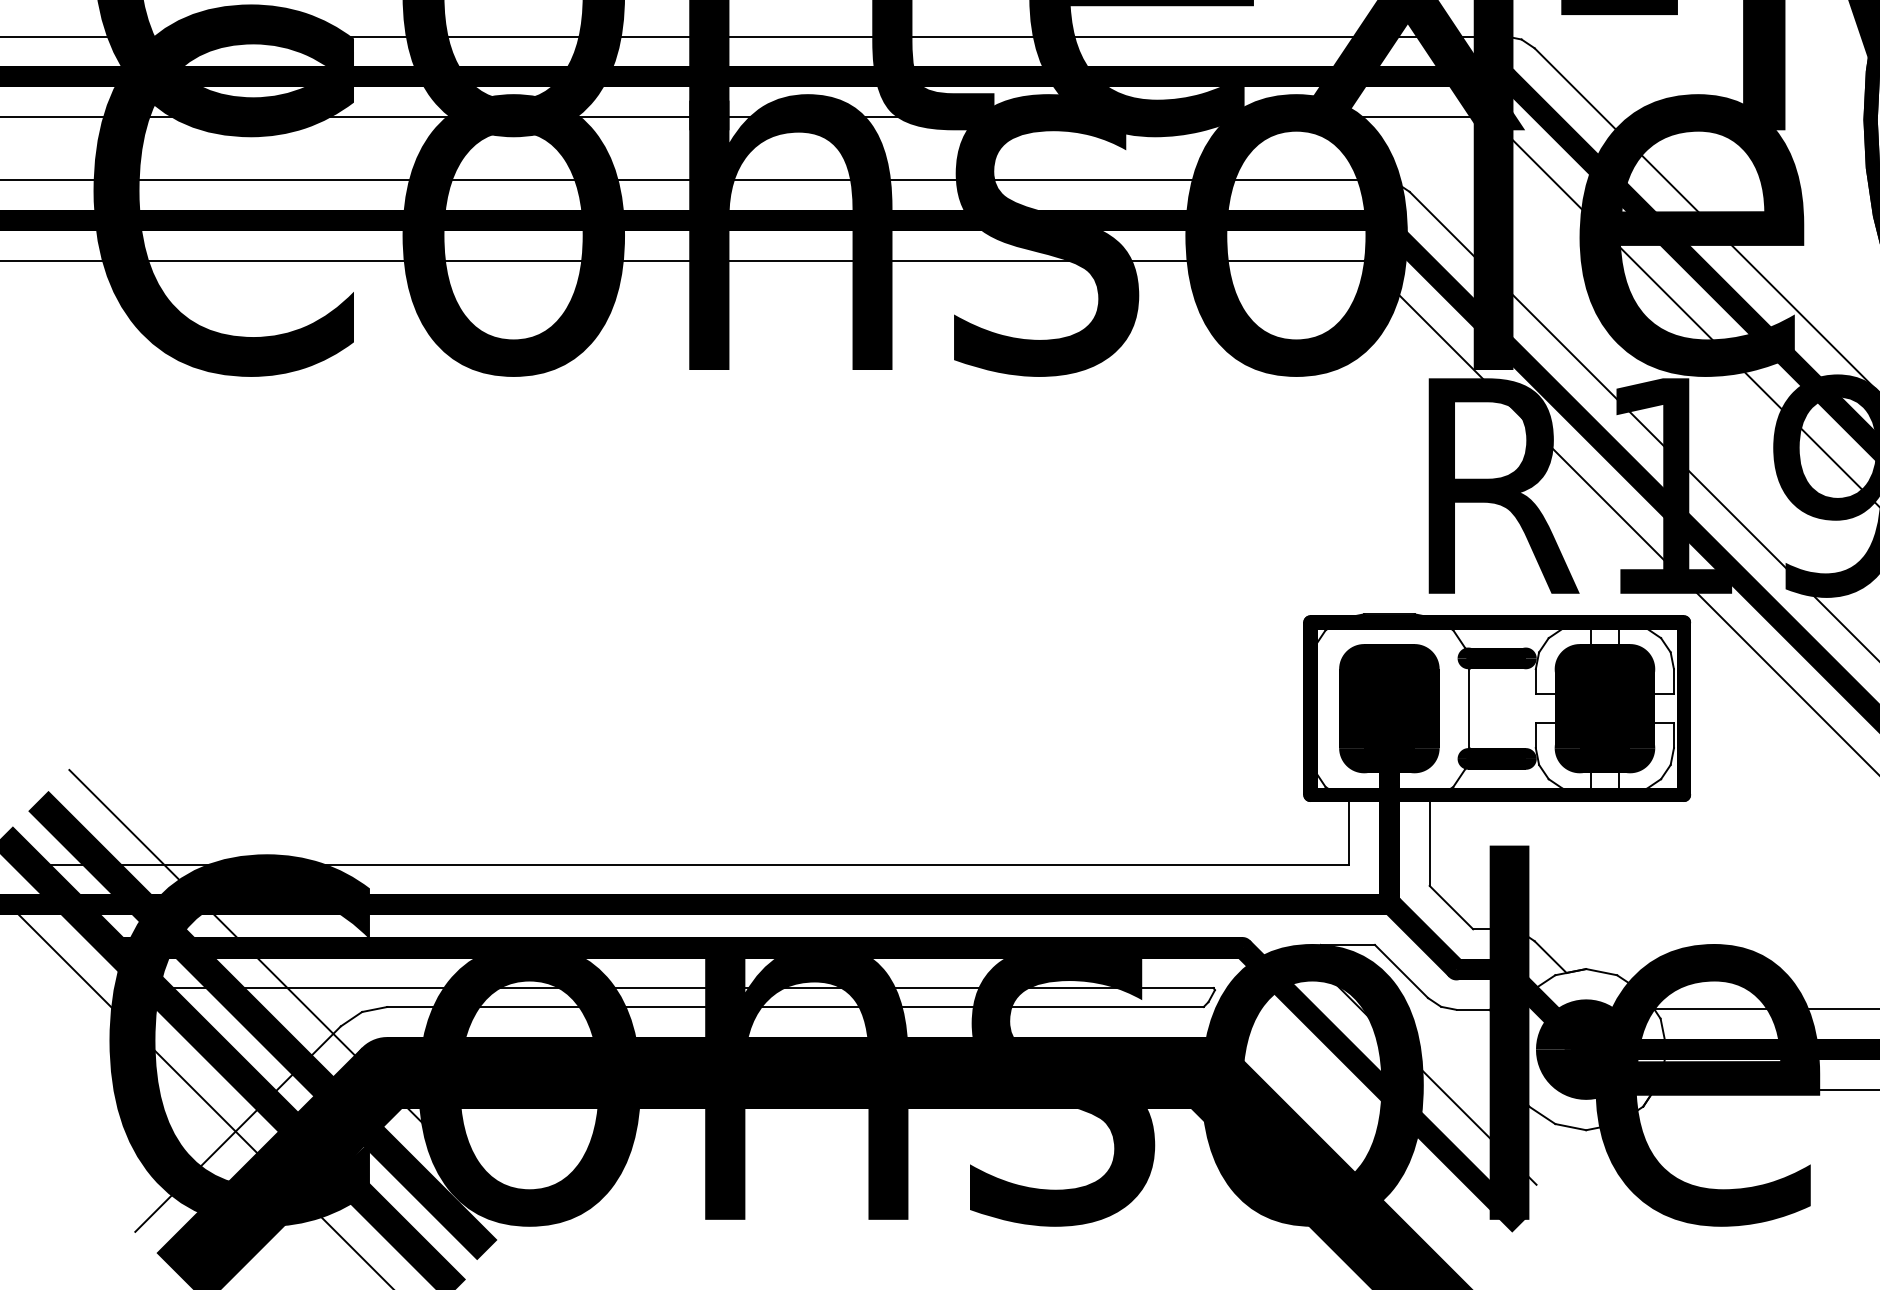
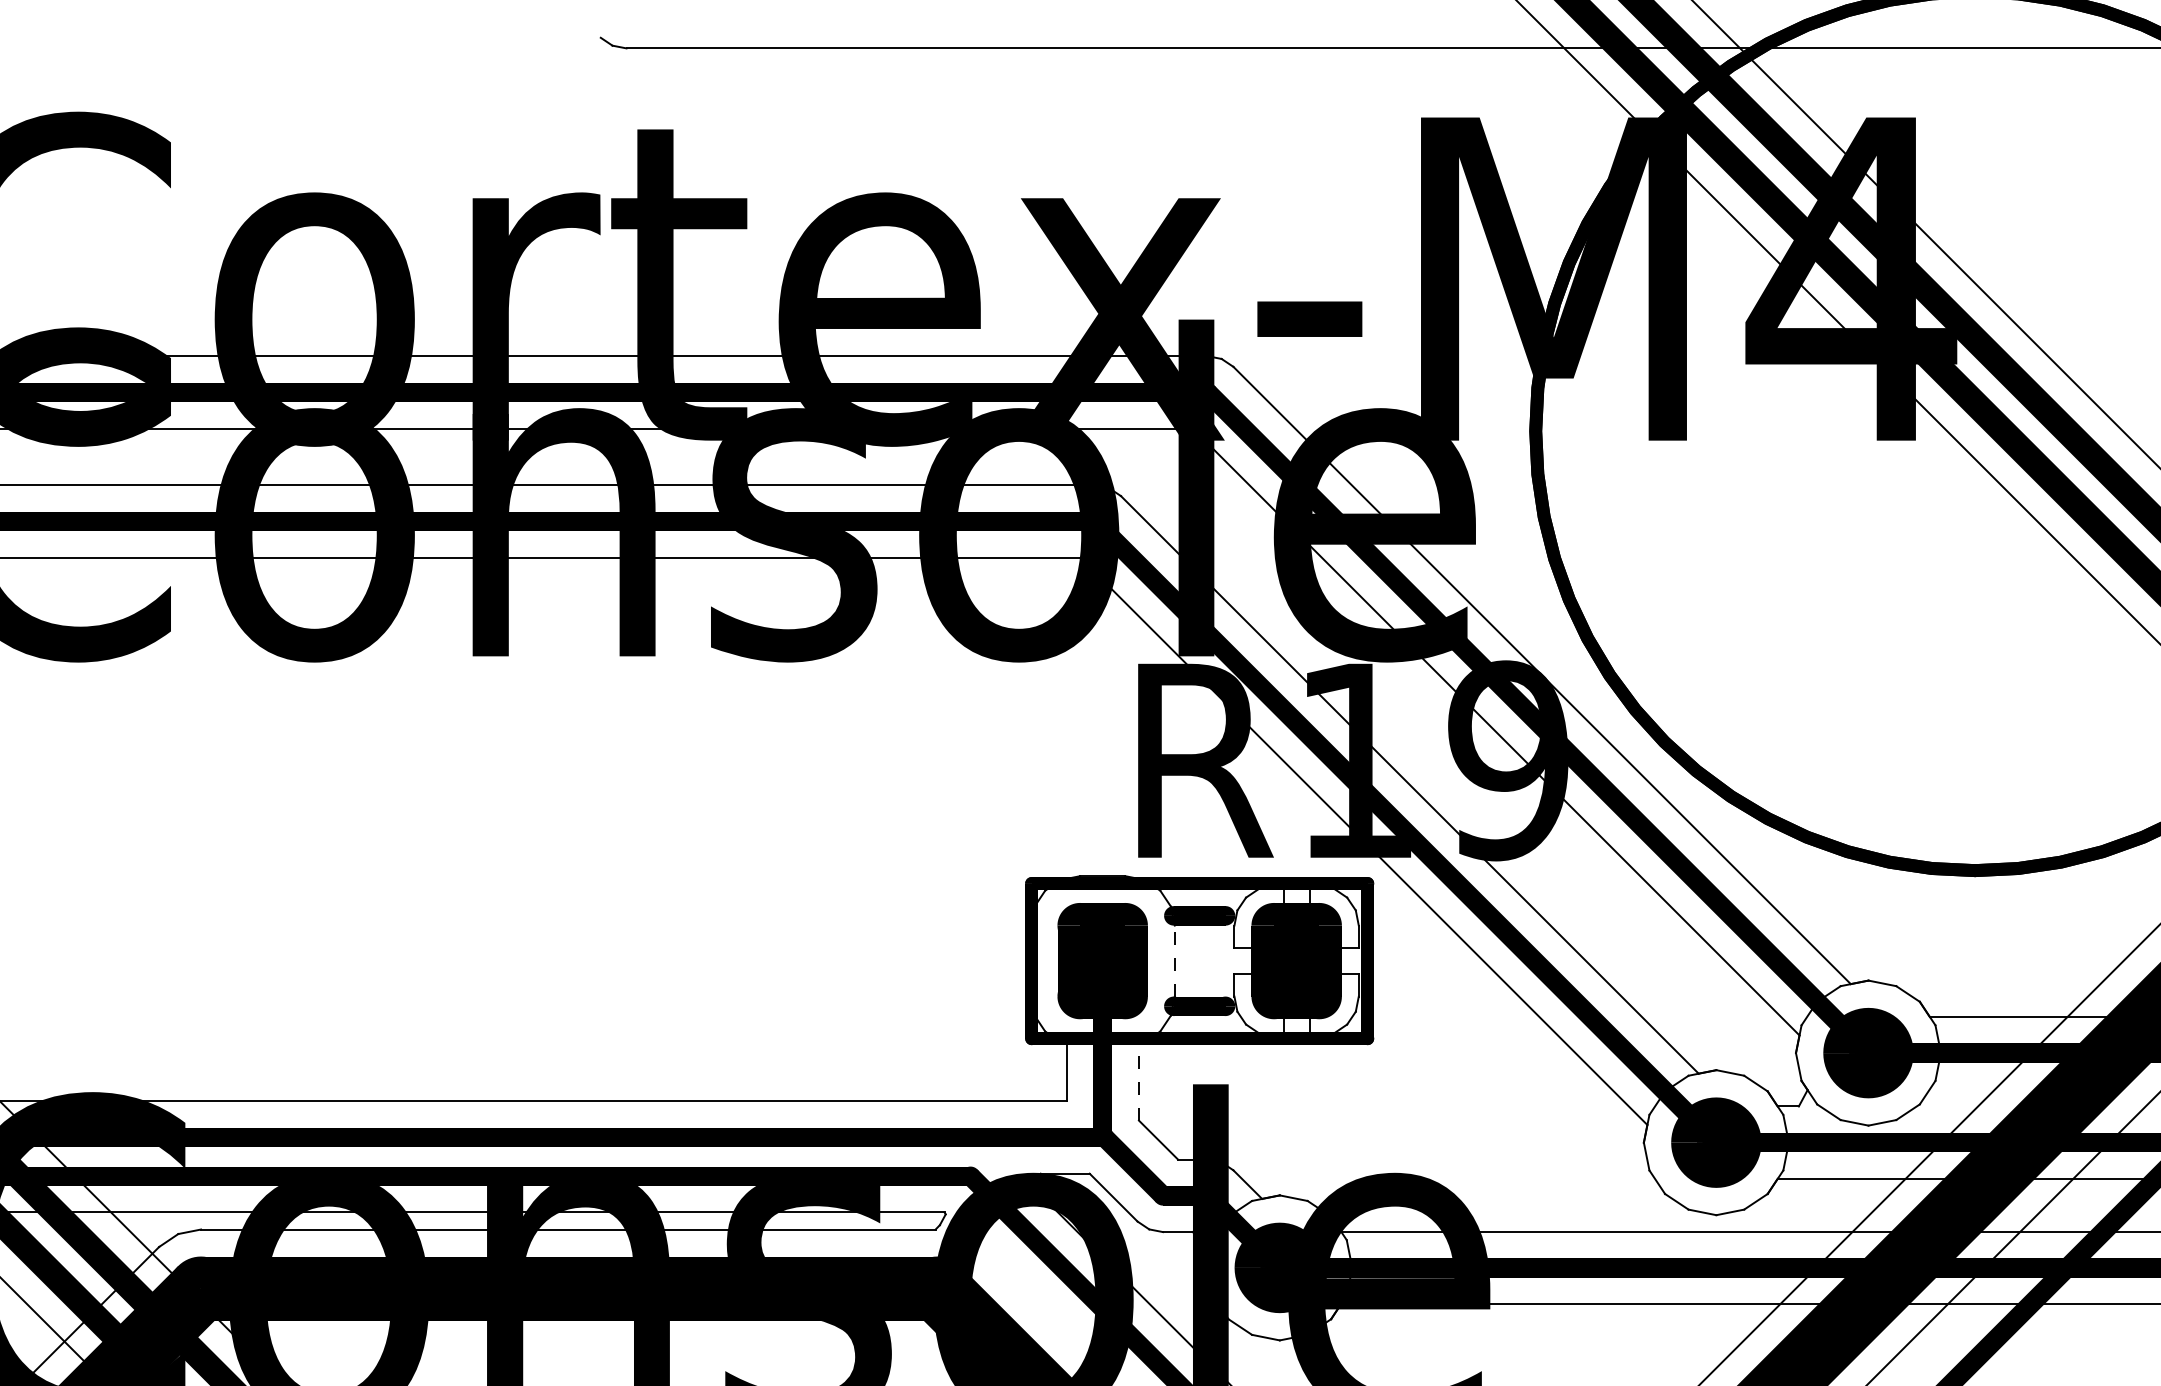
line: (1469, 709) -> (1174, 961), solid -> dashed
line: (1429, 842) -> (1138, 1081), solid -> dashed

